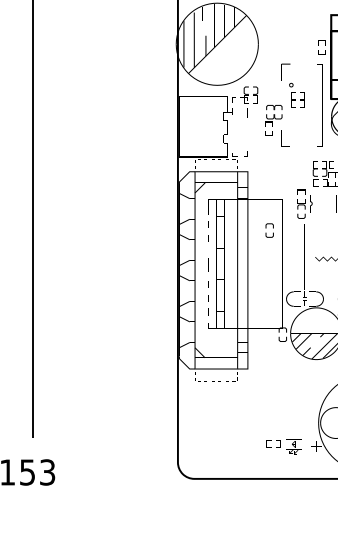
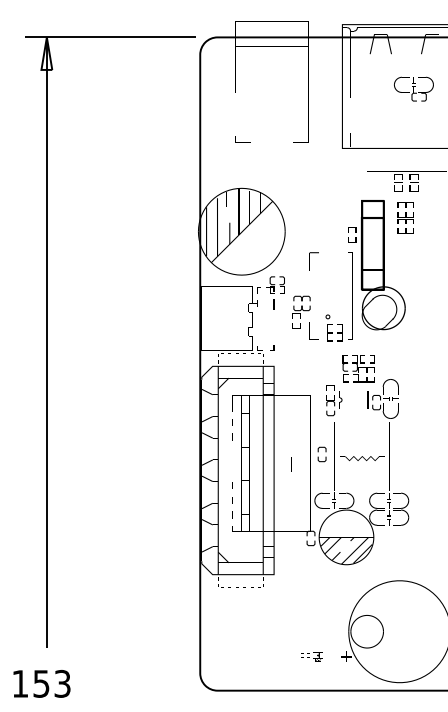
part: (296, 95) -> (333, 327), moved
part: (269, 230) -> (321, 454), moved
line: (208, 264) -> (291, 464), moved
part: (283, 447) -> (311, 657), size x0.6

